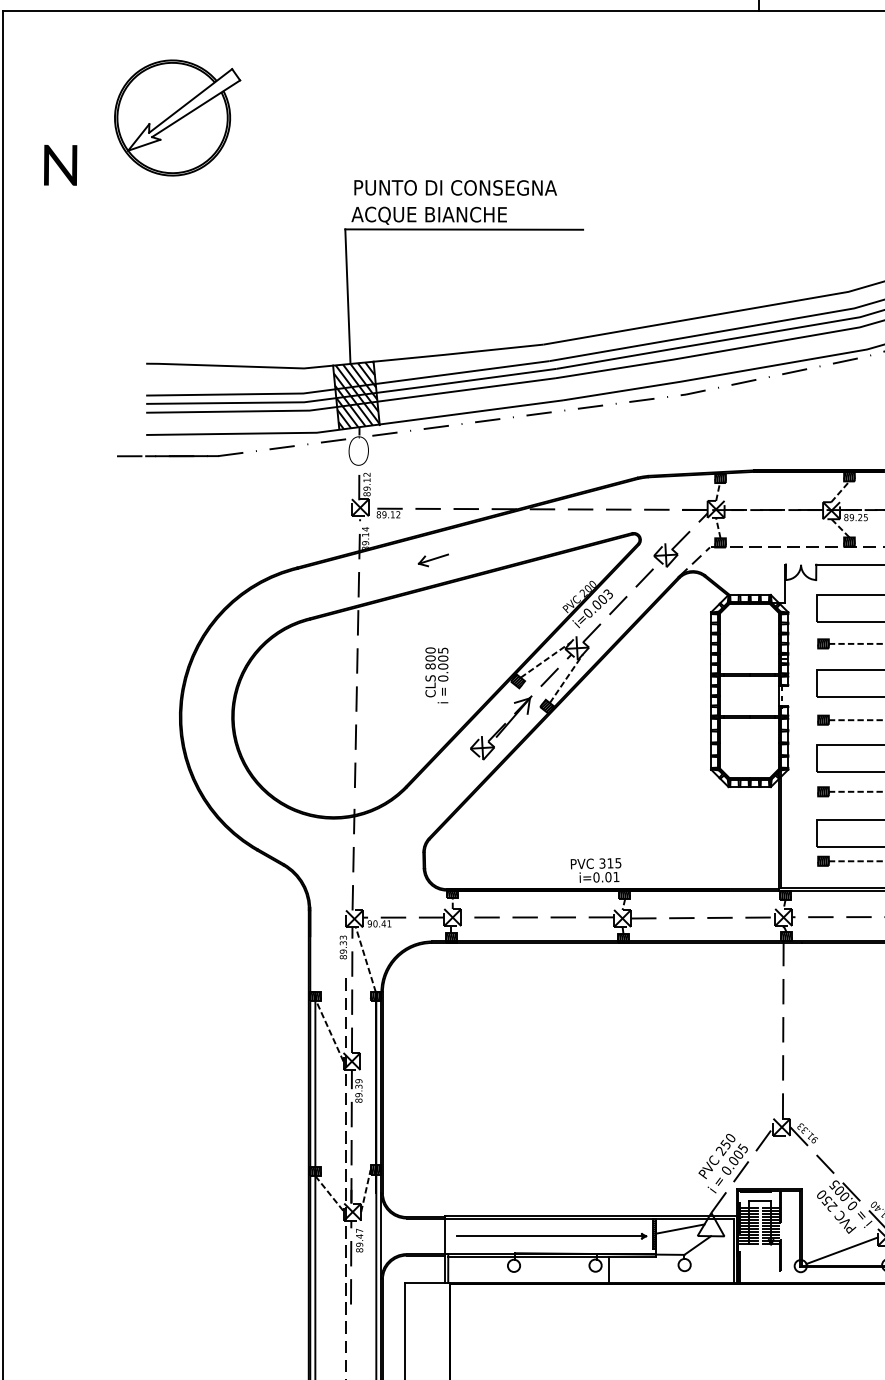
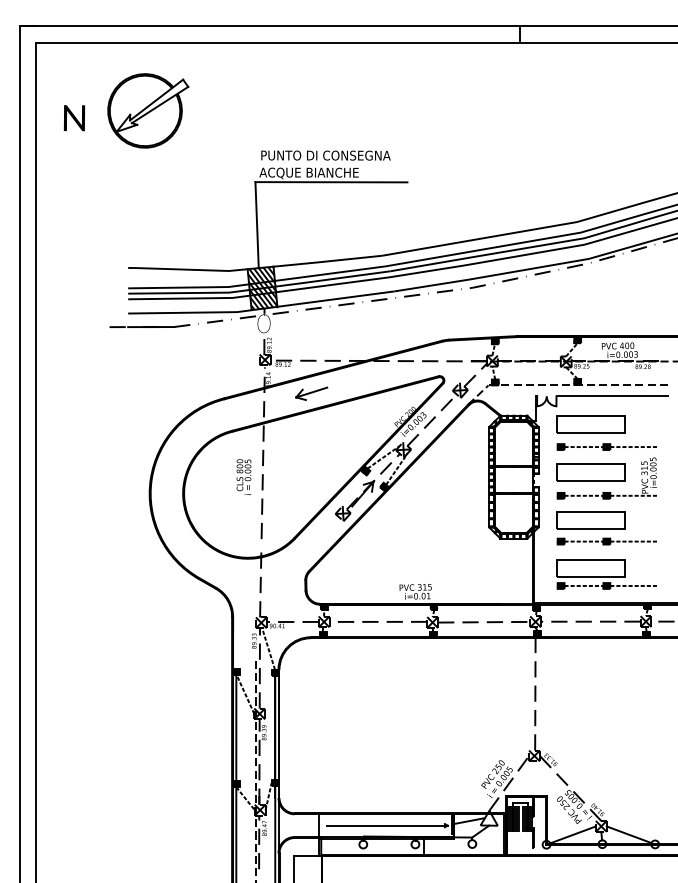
text: (60, 165) -> (74, 118), moved
part: (433, 560) -> (311, 393), size x1.67
text: (436, 674) -> (243, 476), moved

